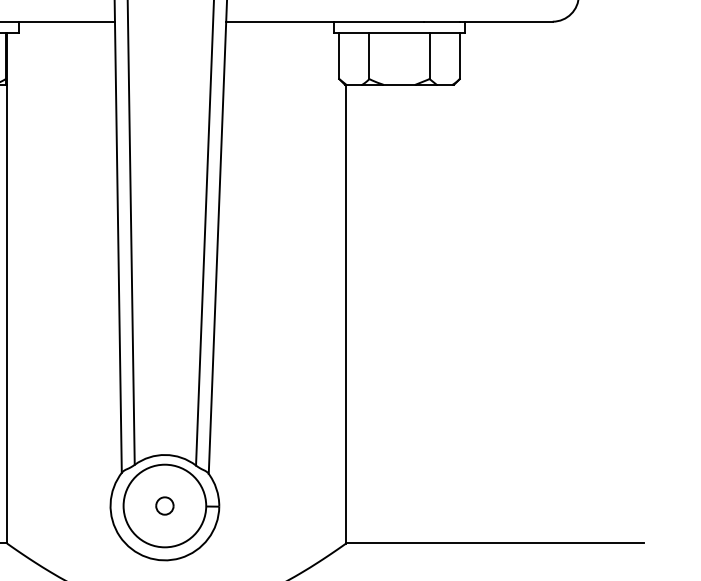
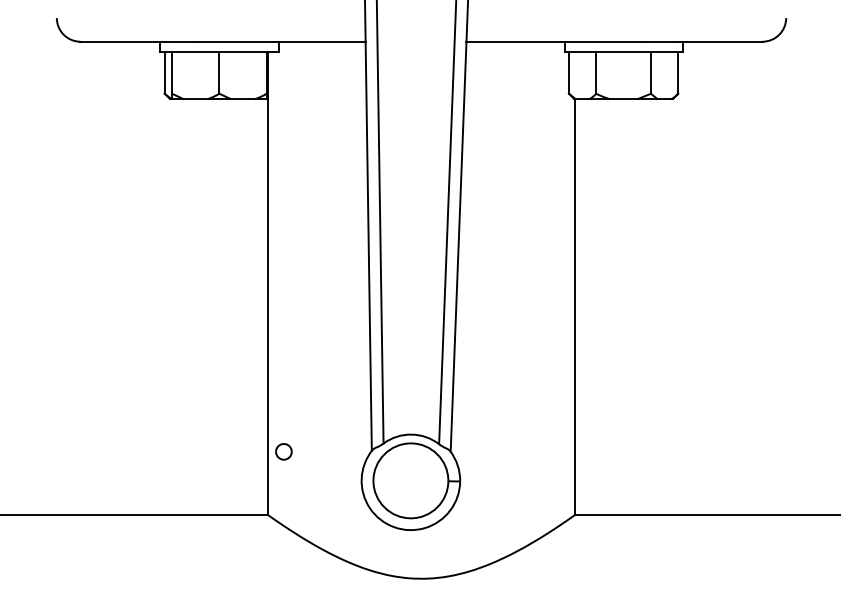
part: (164, 505) -> (283, 451), moved

